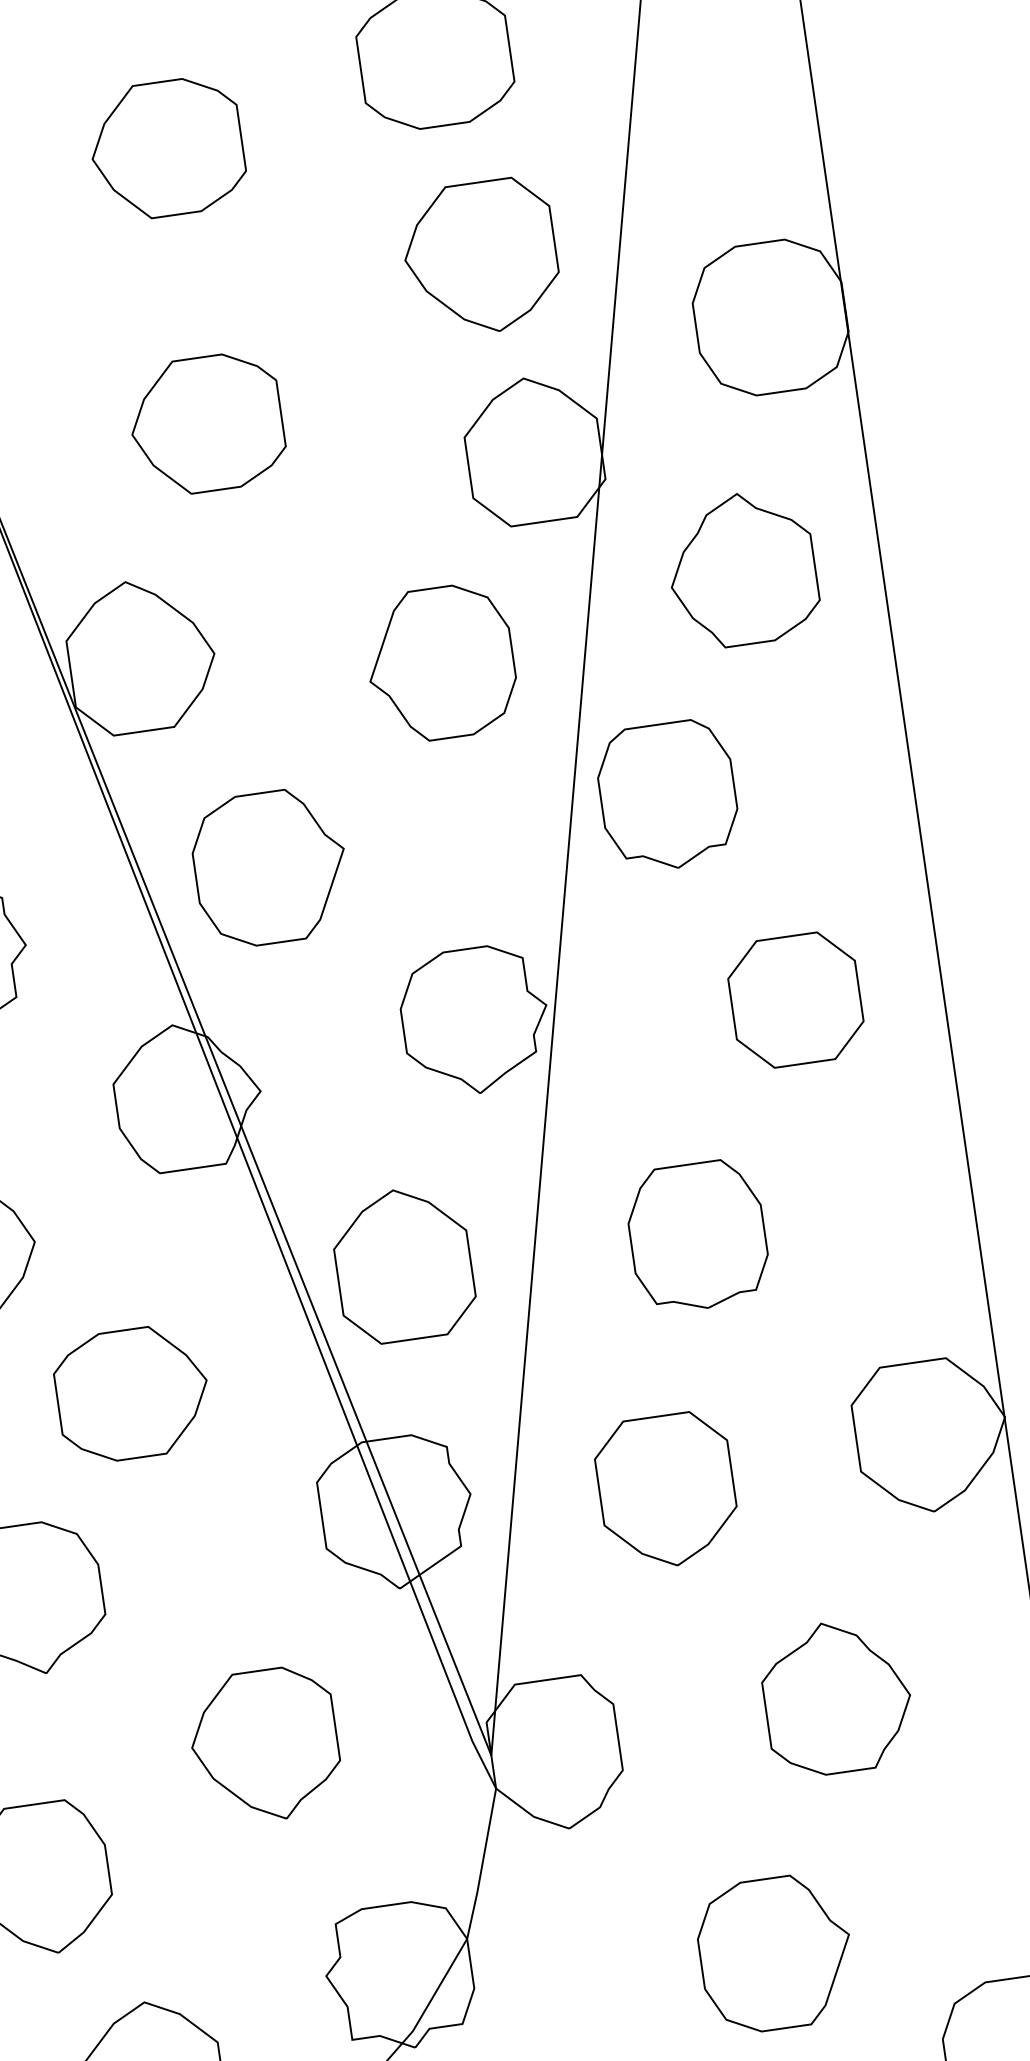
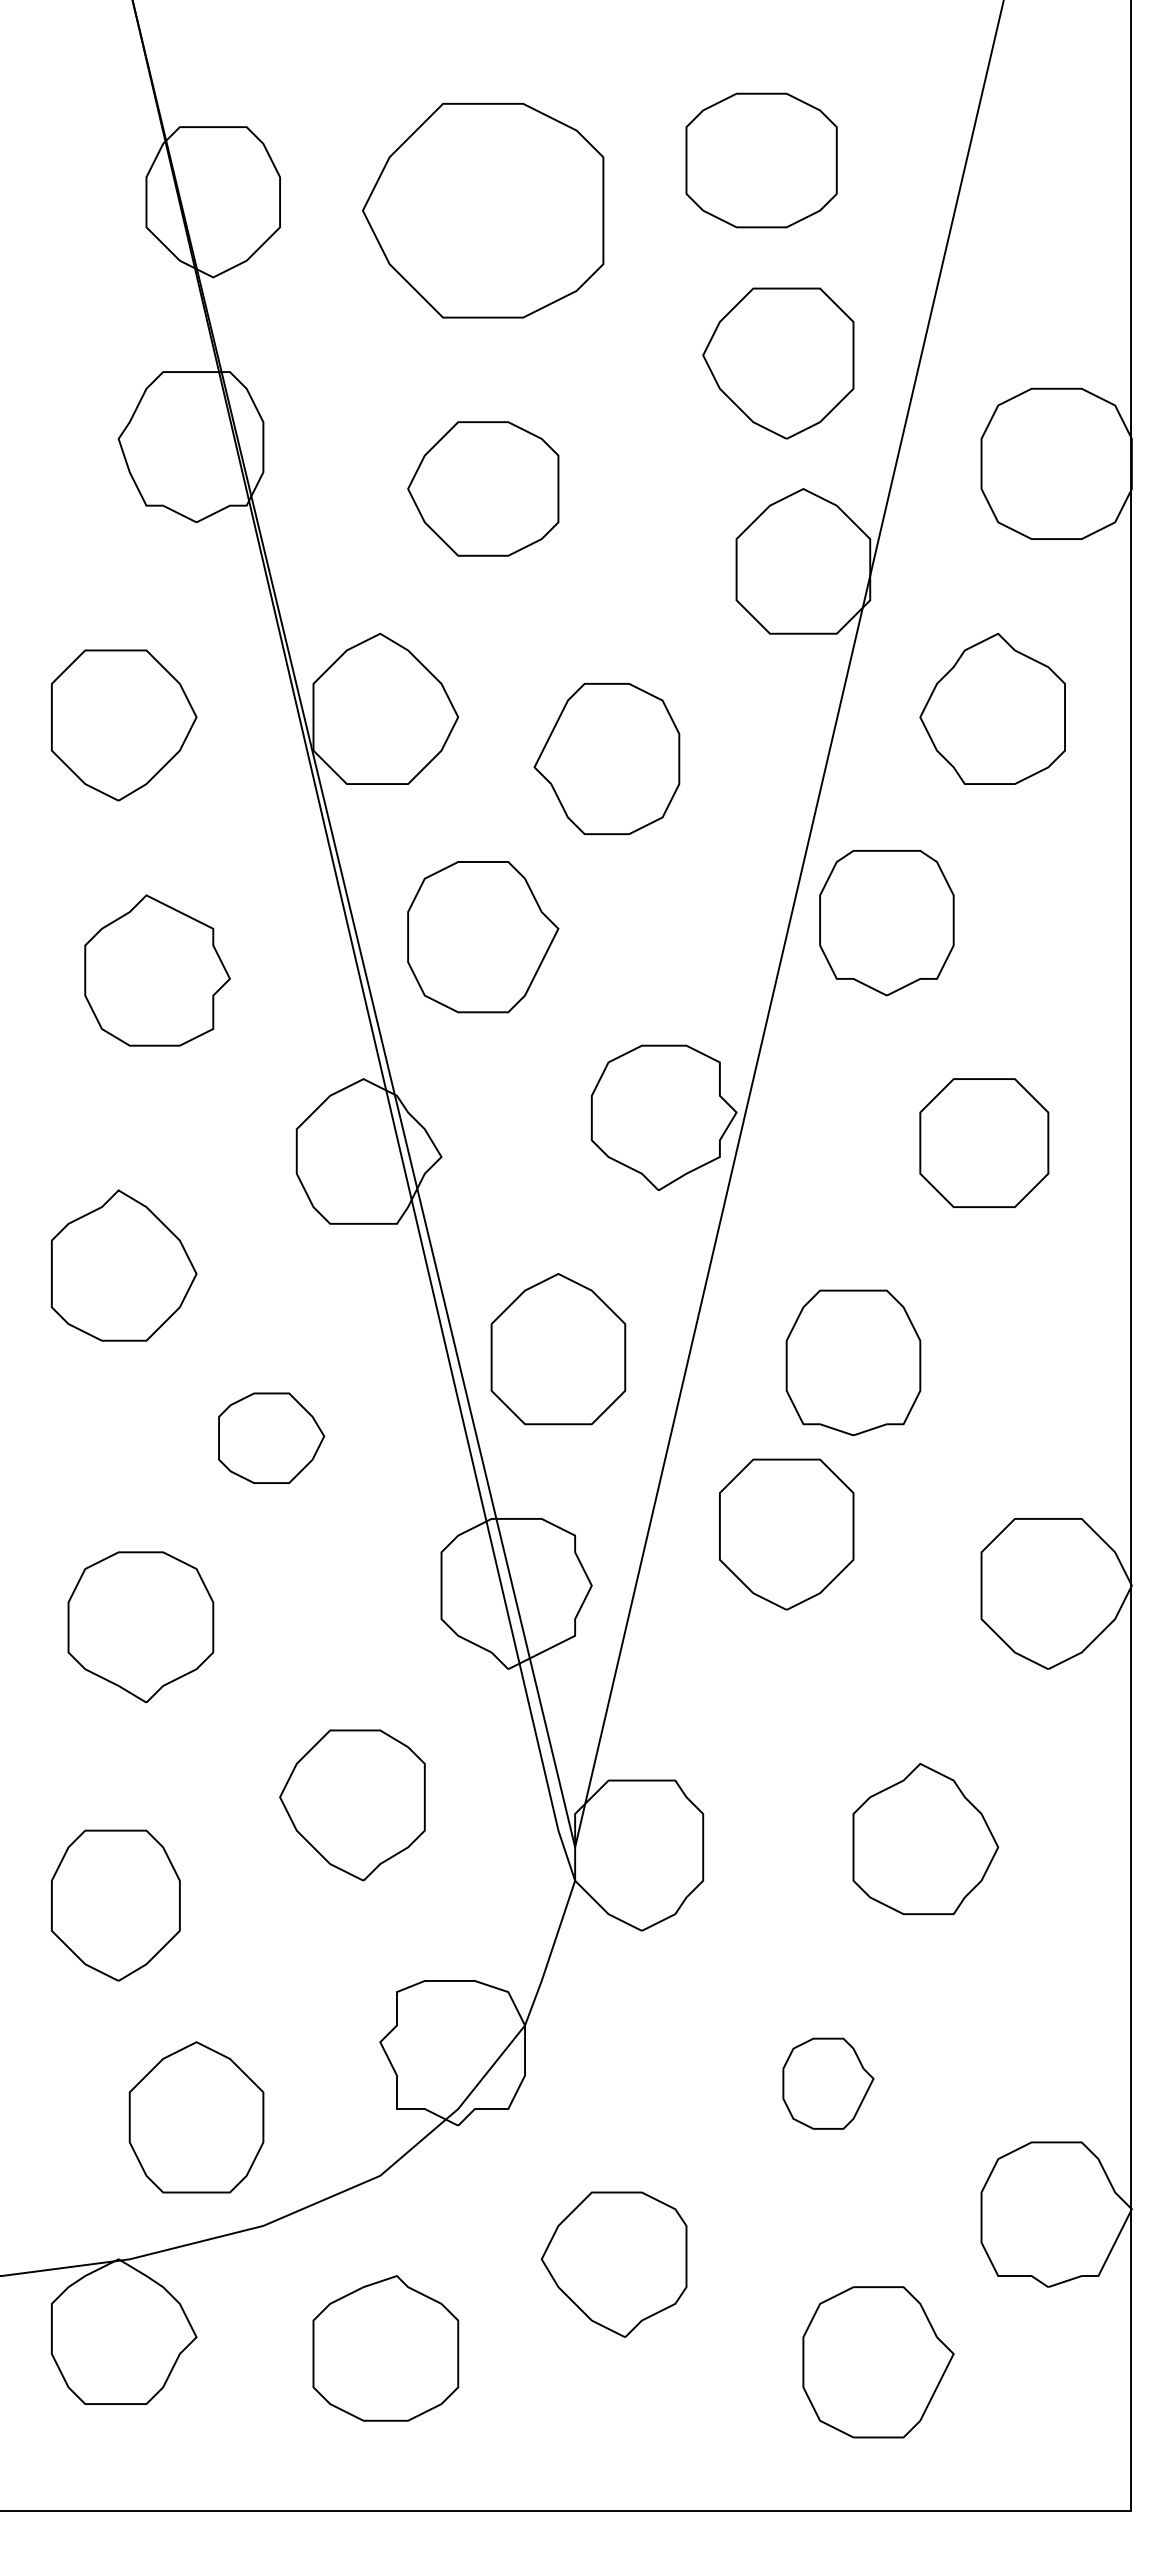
part: (167, 148) -> (483, 210), size x1.6
part: (440, 663) -> (606, 759), moved
part: (132, 1394) -> (271, 1438), size x0.7
part: (666, 1490) -> (786, 1534), moved
part: (775, 1953) -> (828, 2083), size x0.6

